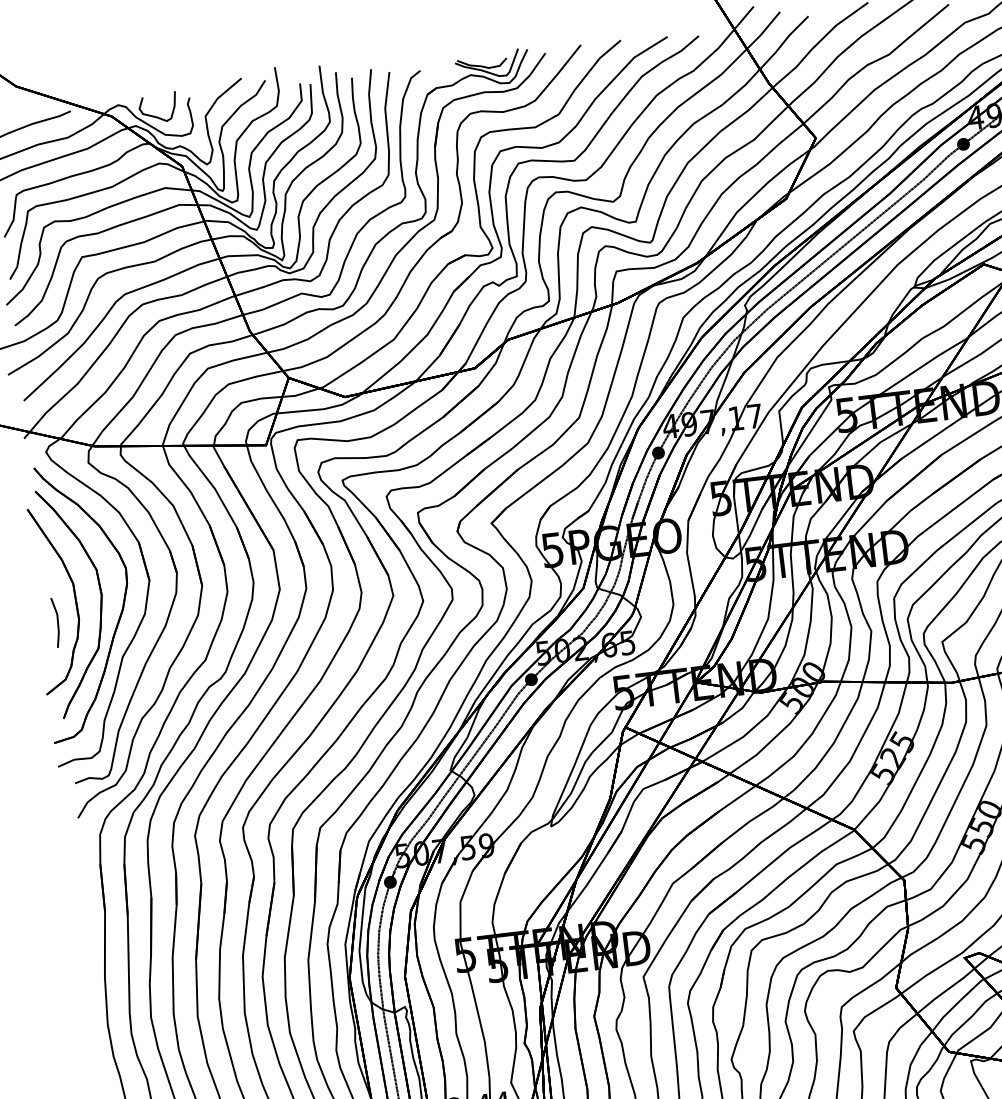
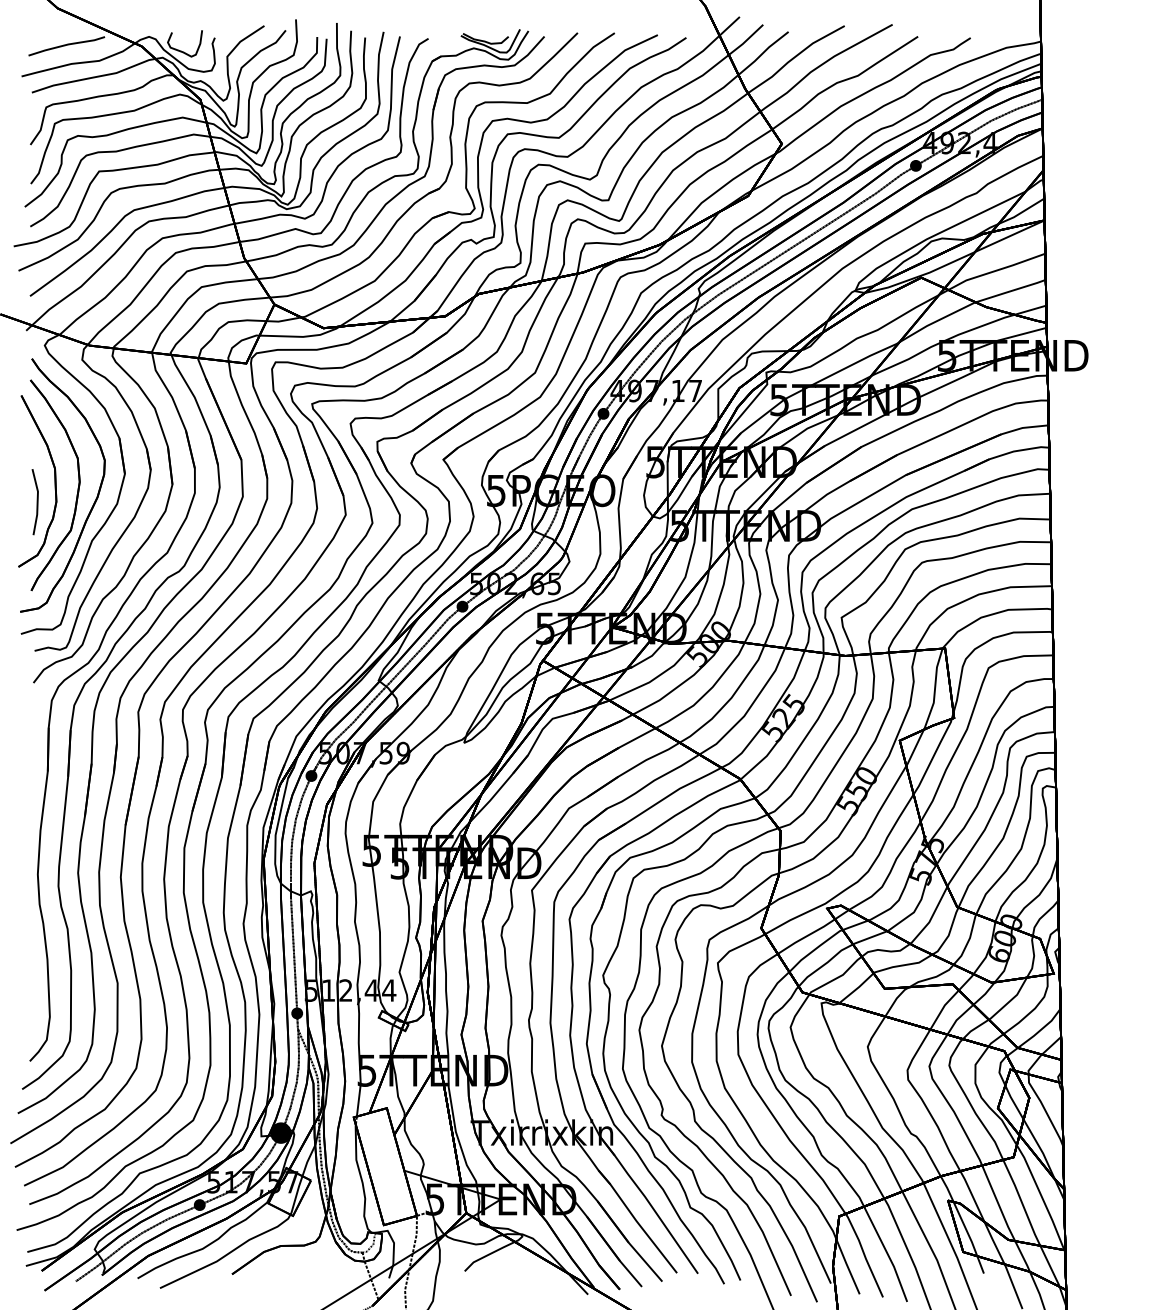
part: (55, 623) -> (34, 502), size x1.43

